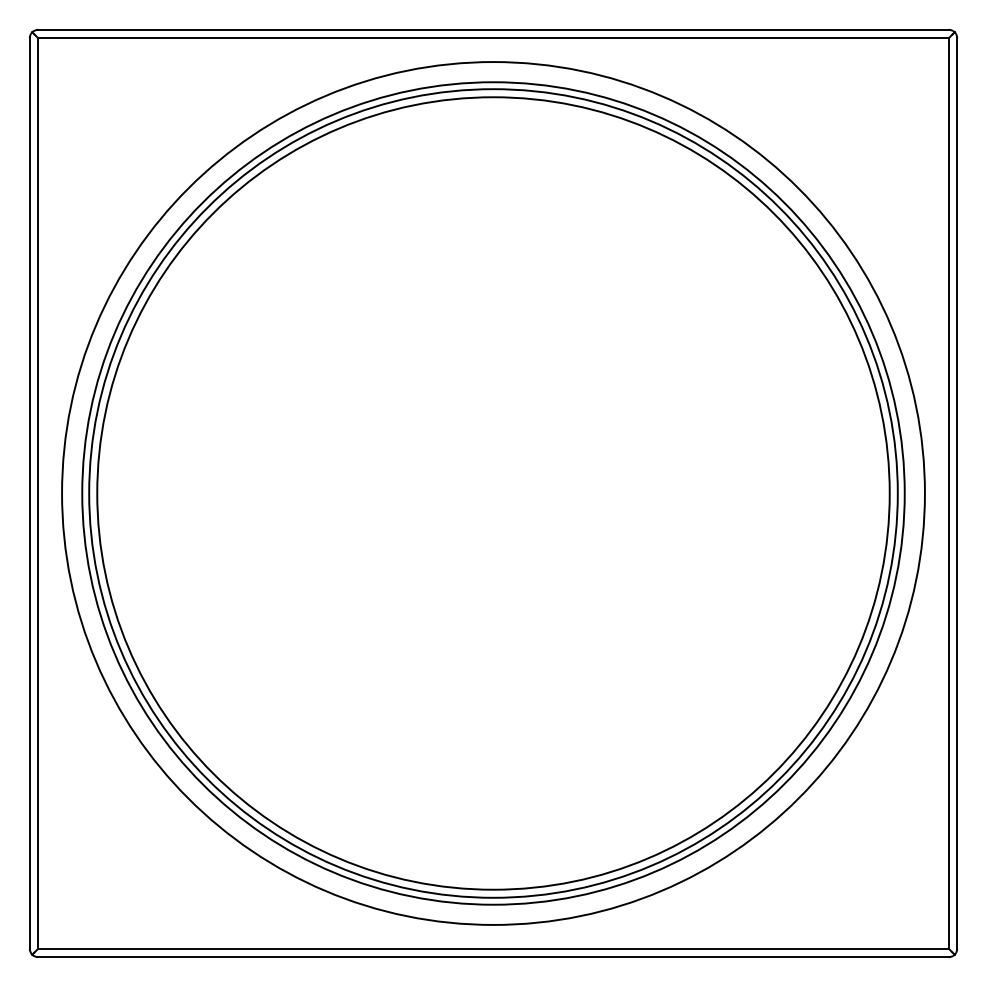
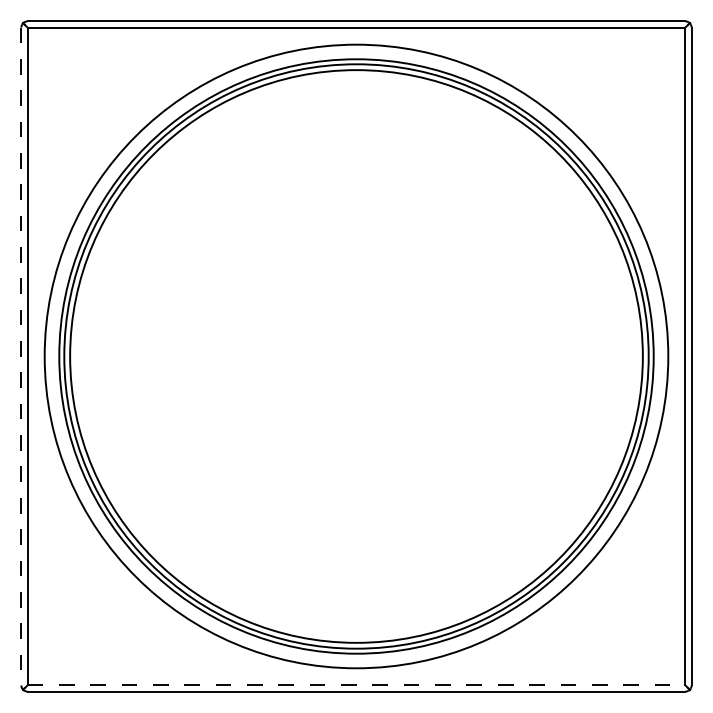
line: (29, 493) -> (21, 356), solid -> dashed
line: (493, 948) -> (356, 685), solid -> dashed

